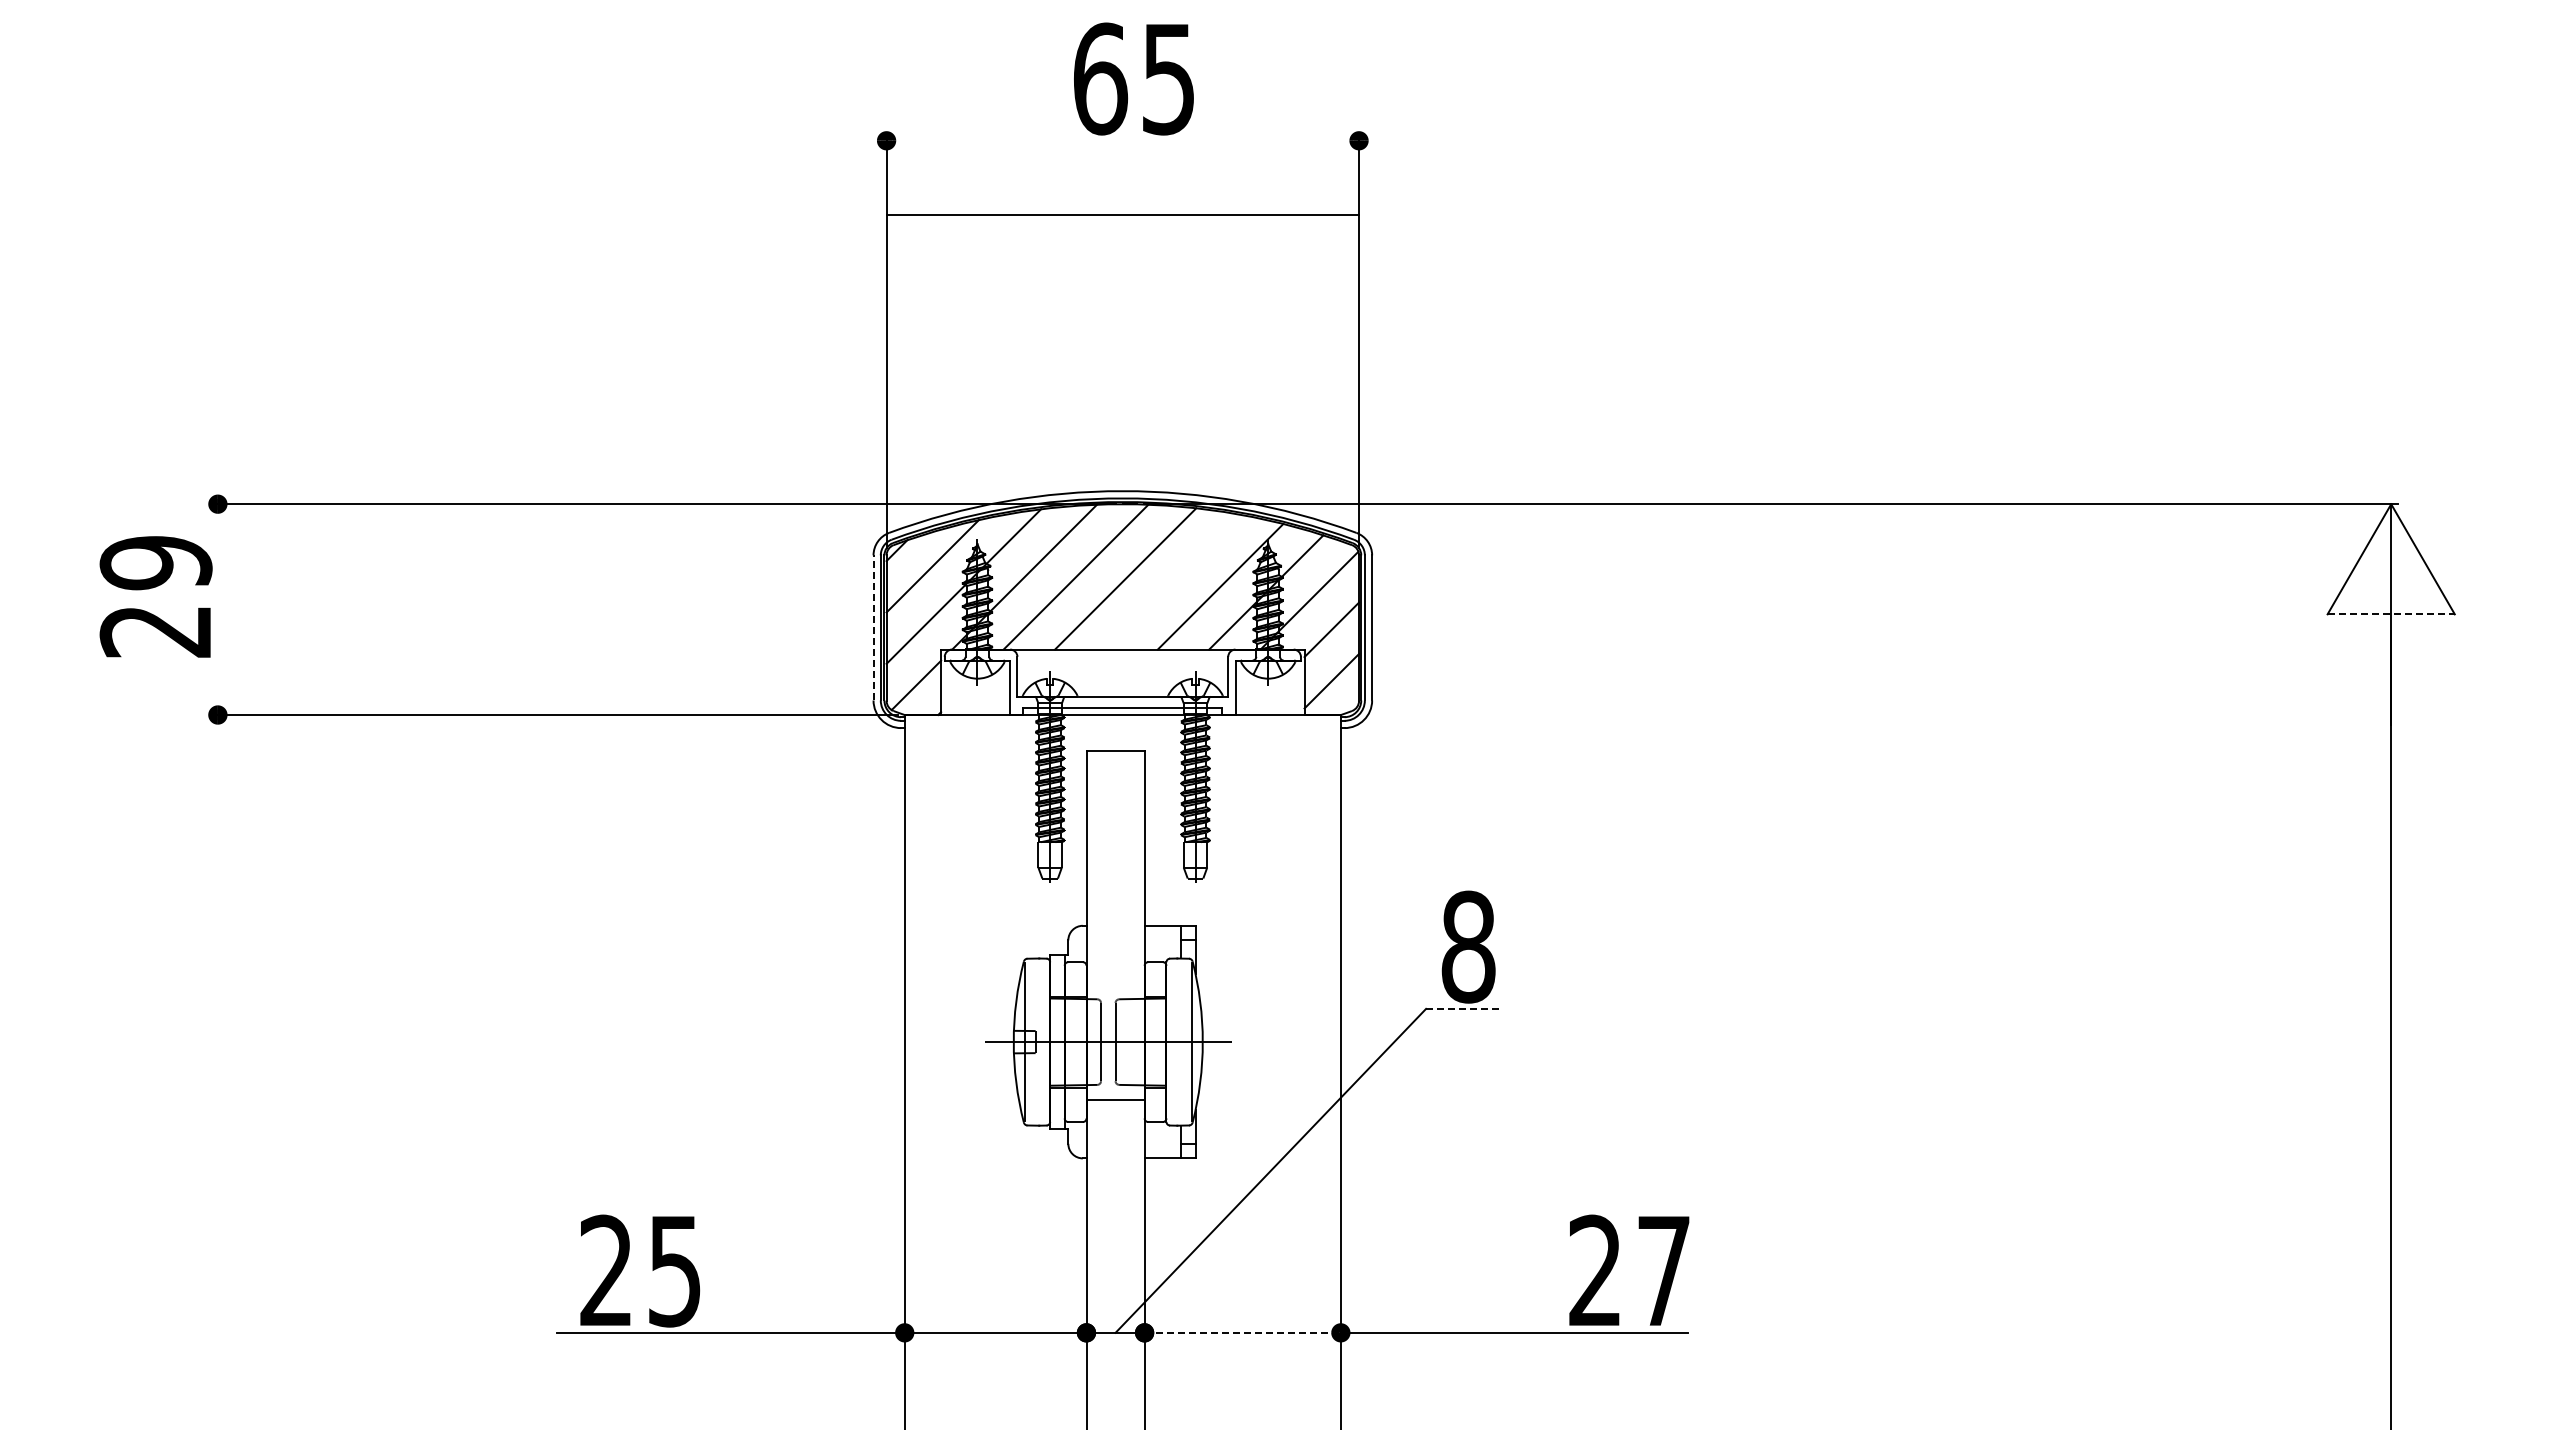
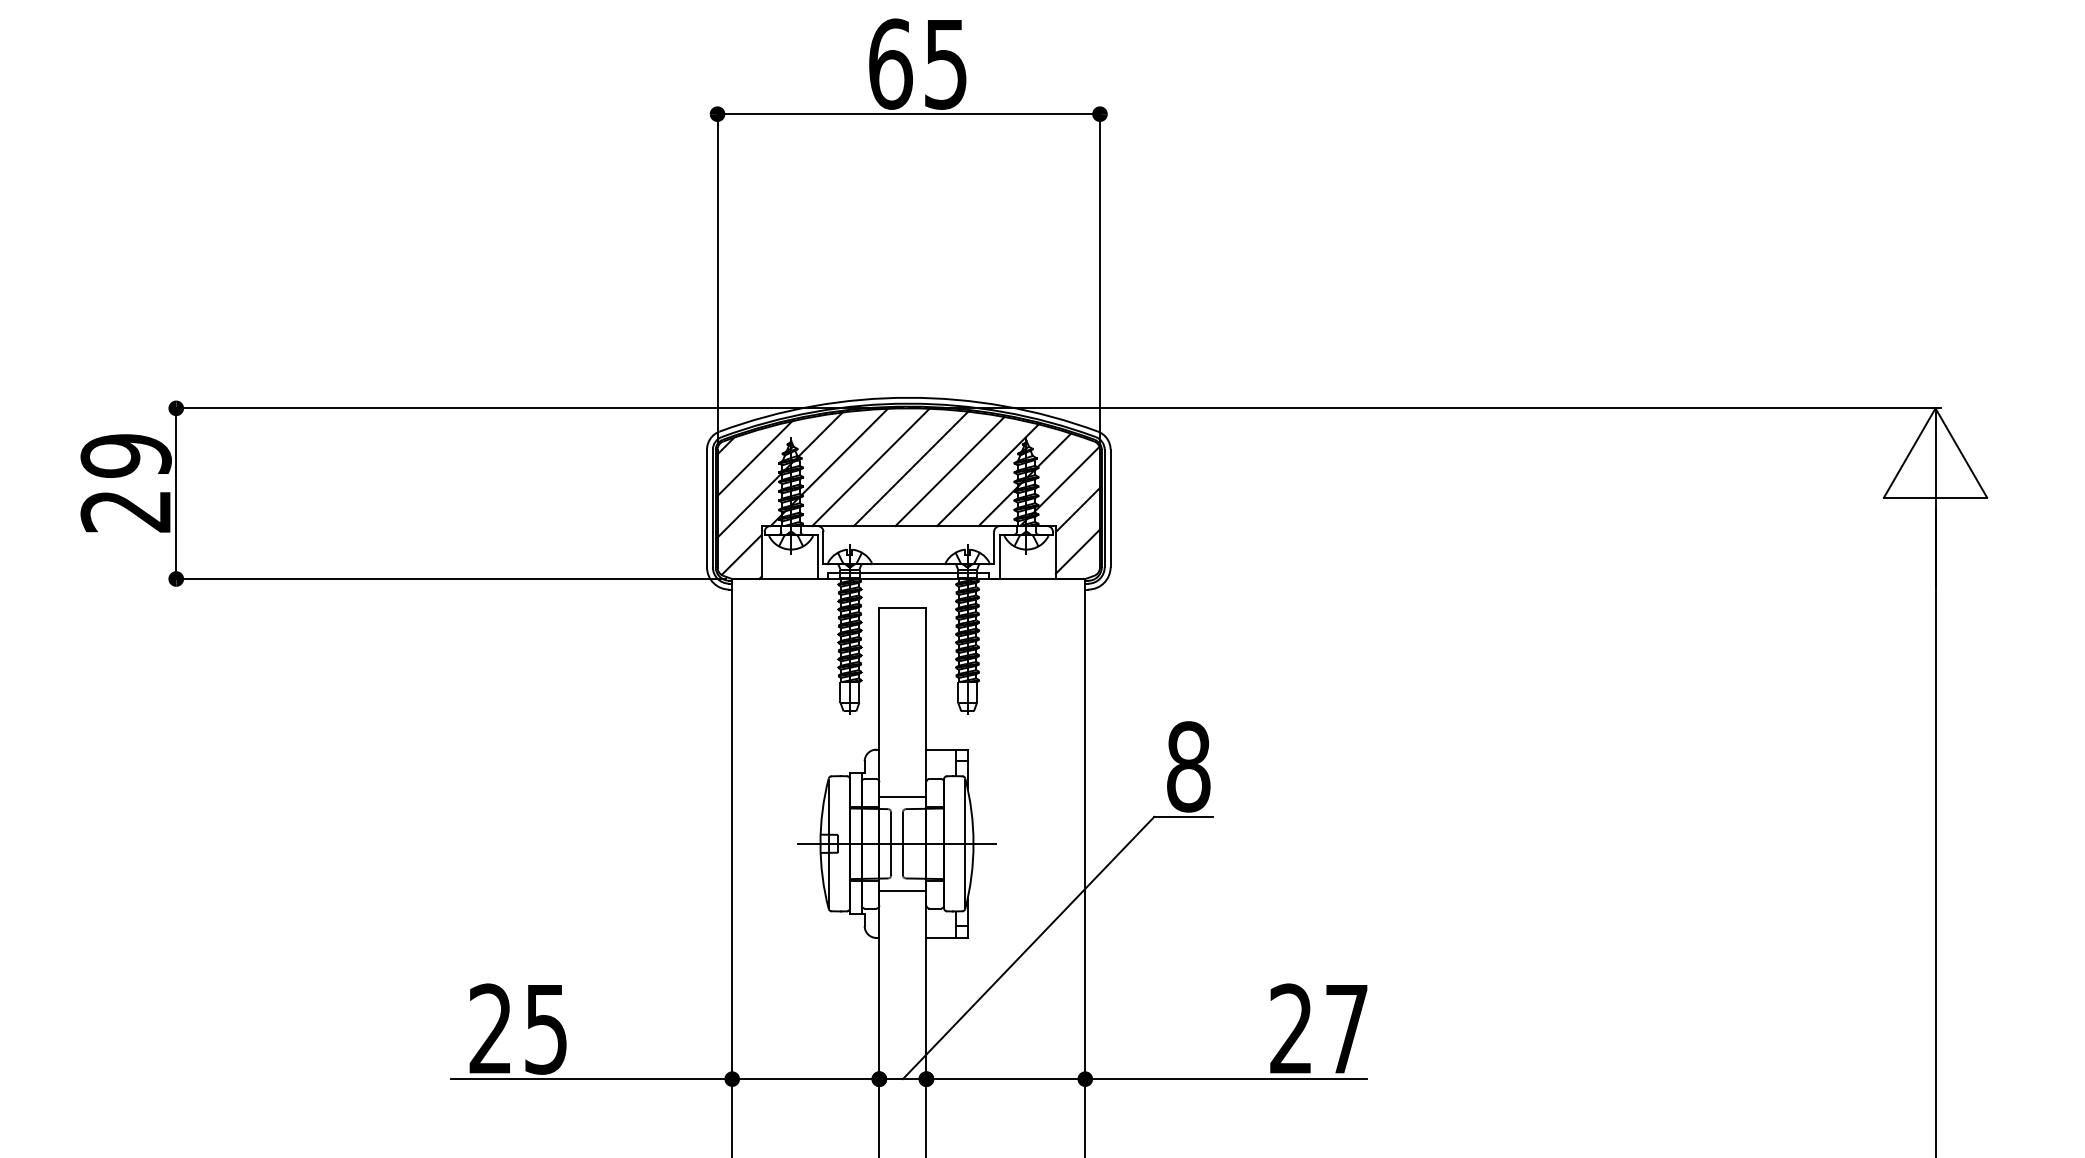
line: (1122, 214) -> (908, 113), moved
line: (1173, 581) -> (949, 470), added
line: (217, 609) -> (175, 493), added
line: (2391, 614) -> (1935, 497), dashed -> solid
line: (873, 627) -> (706, 508), dashed -> solid
line: (1115, 983) -> (902, 796), added
line: (1462, 1008) -> (1183, 816), dashed -> solid
line: (1243, 1332) -> (1006, 1078), dashed -> solid

